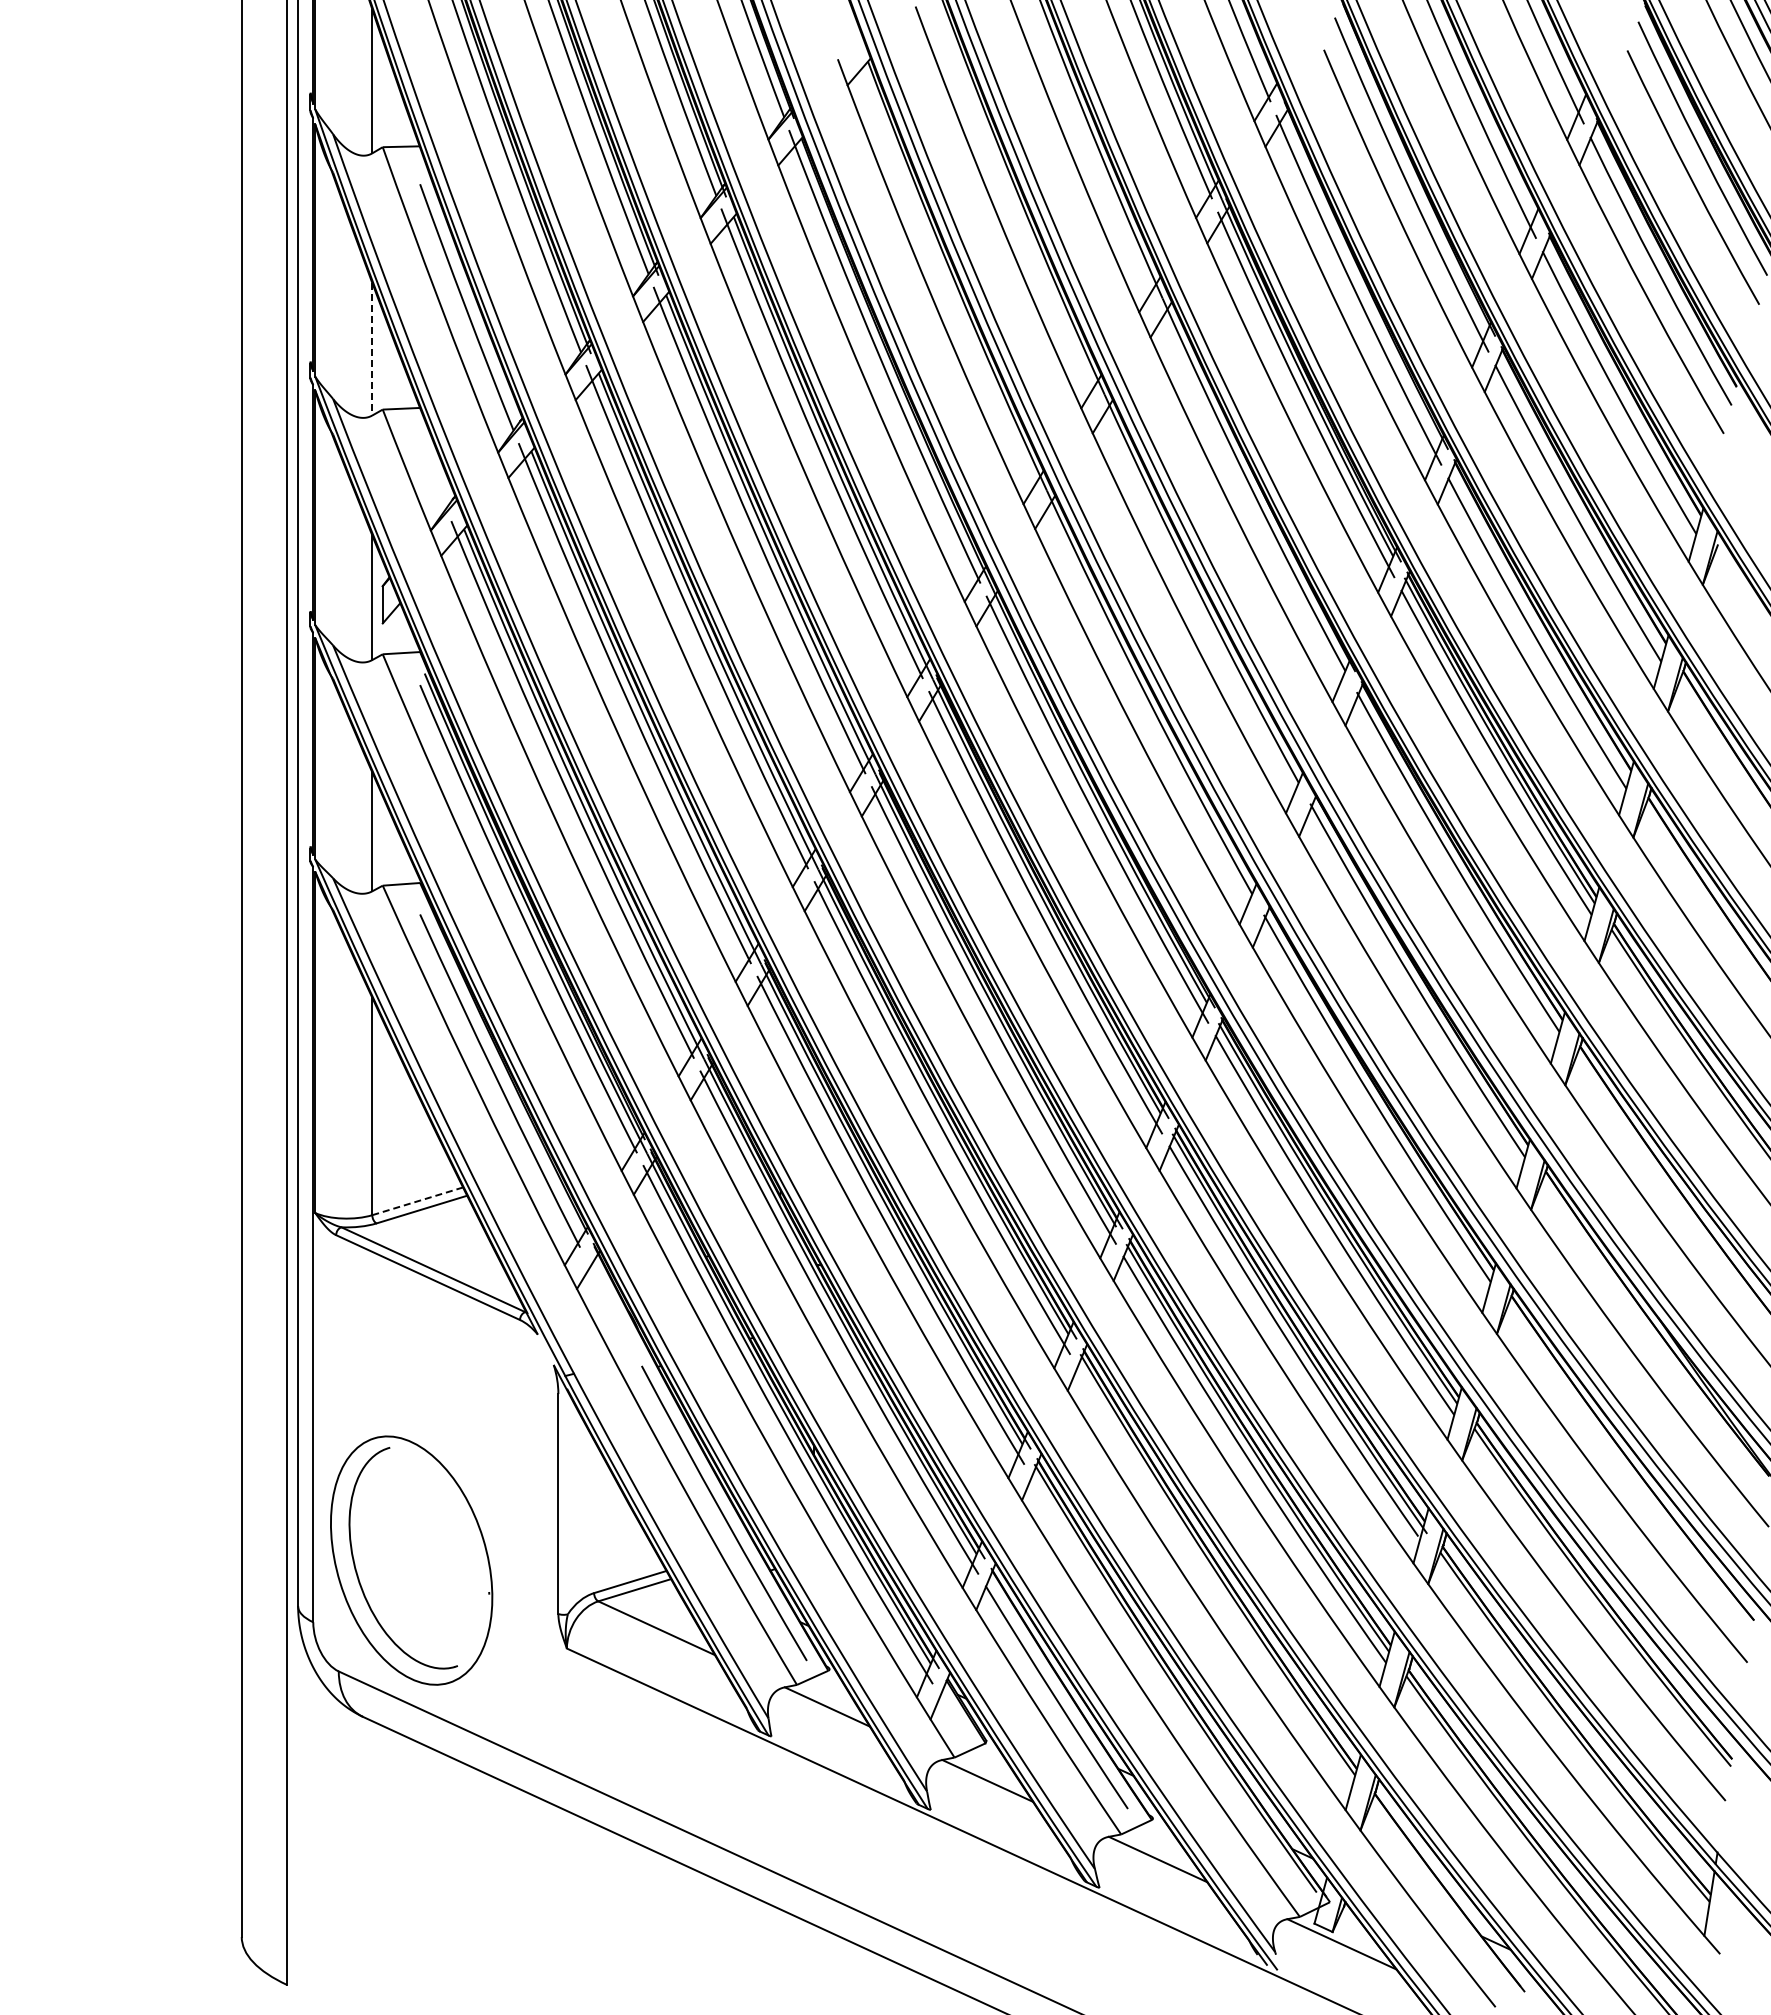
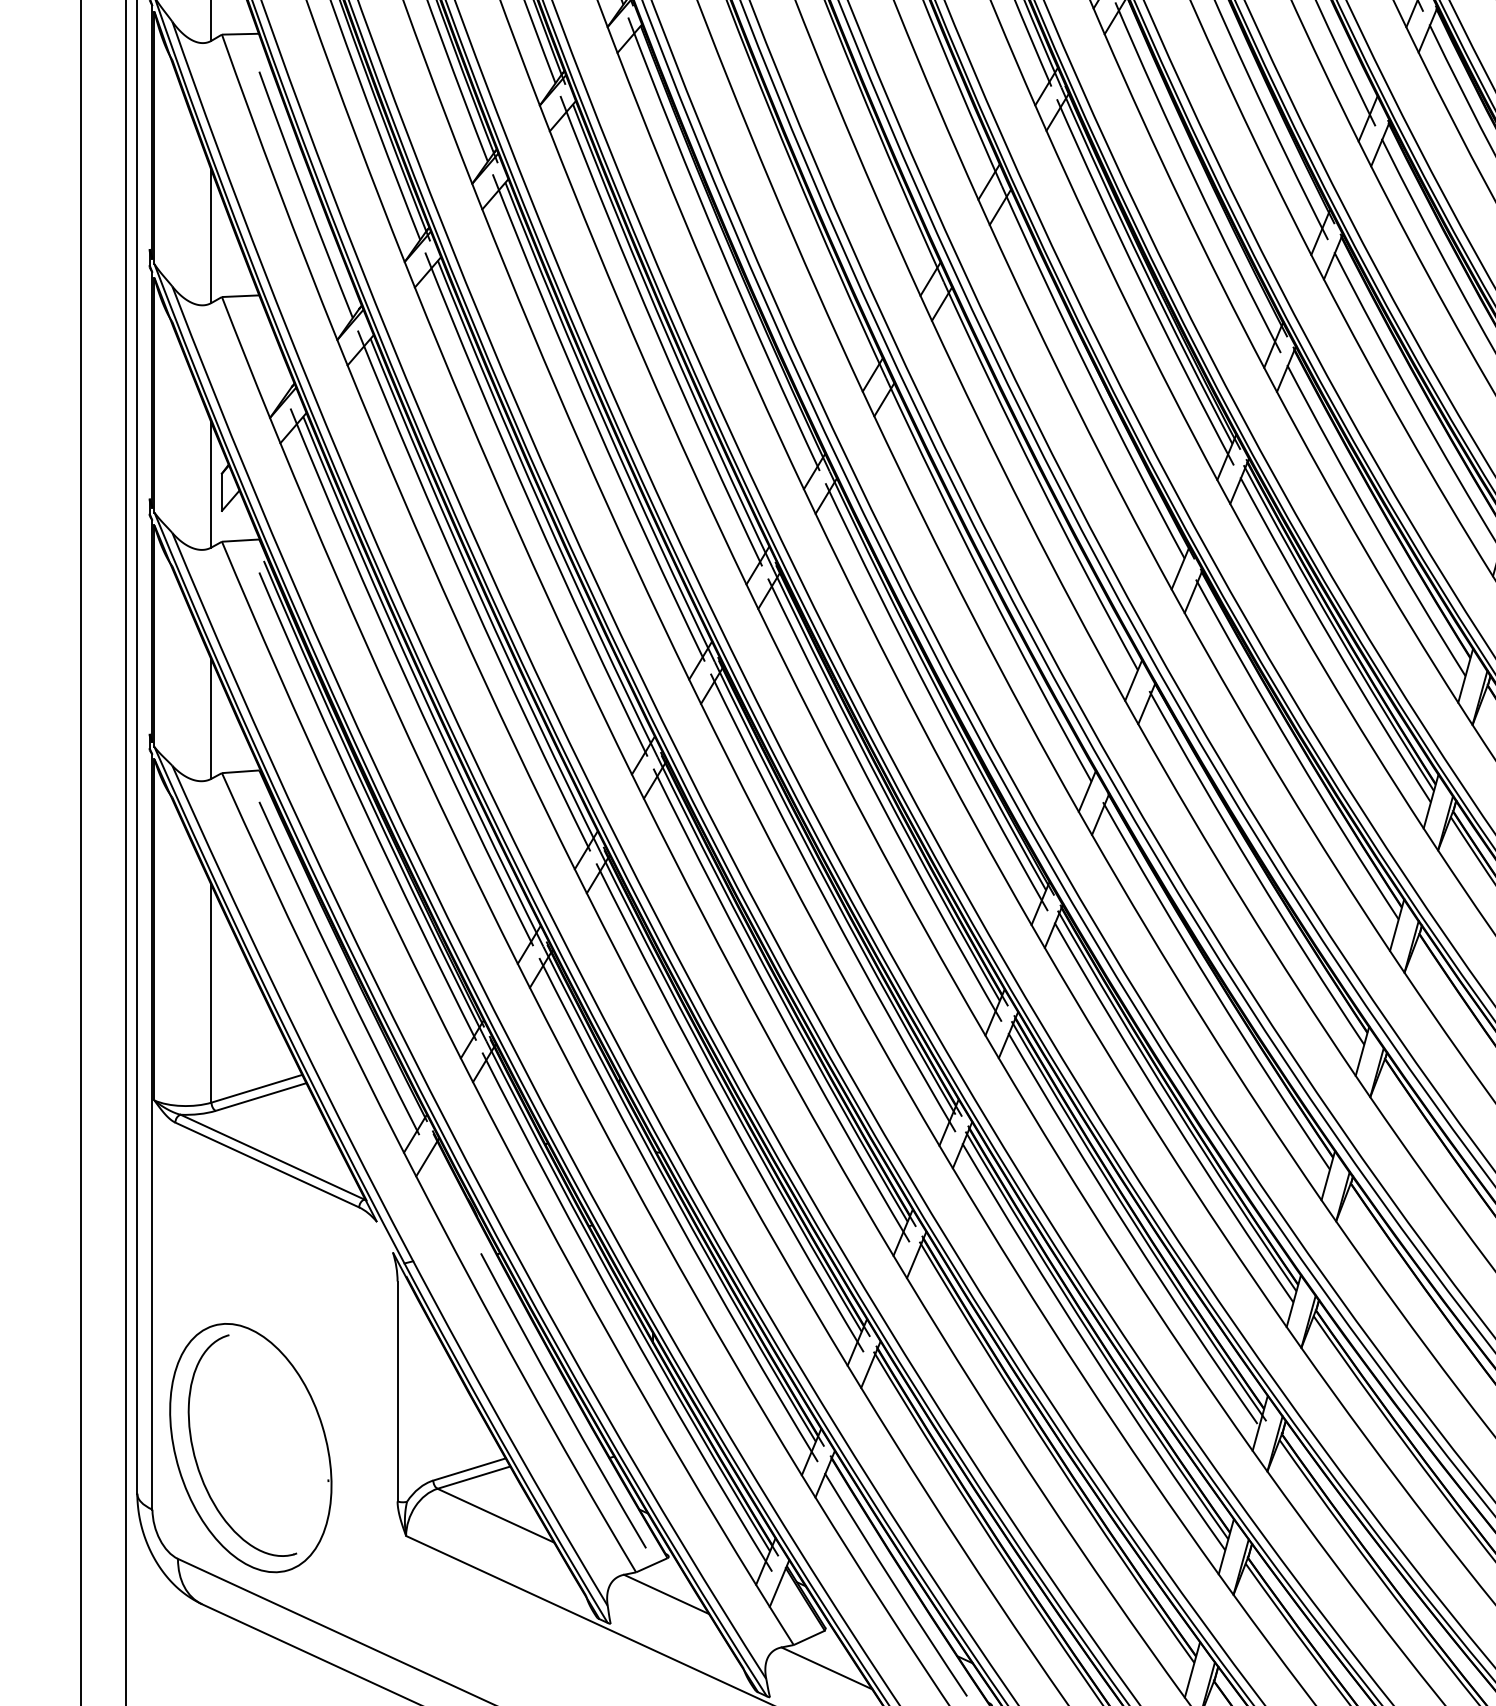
line: (372, 349) -> (211, 236), dashed -> solid
line: (418, 1201) -> (257, 1088), dashed -> solid

